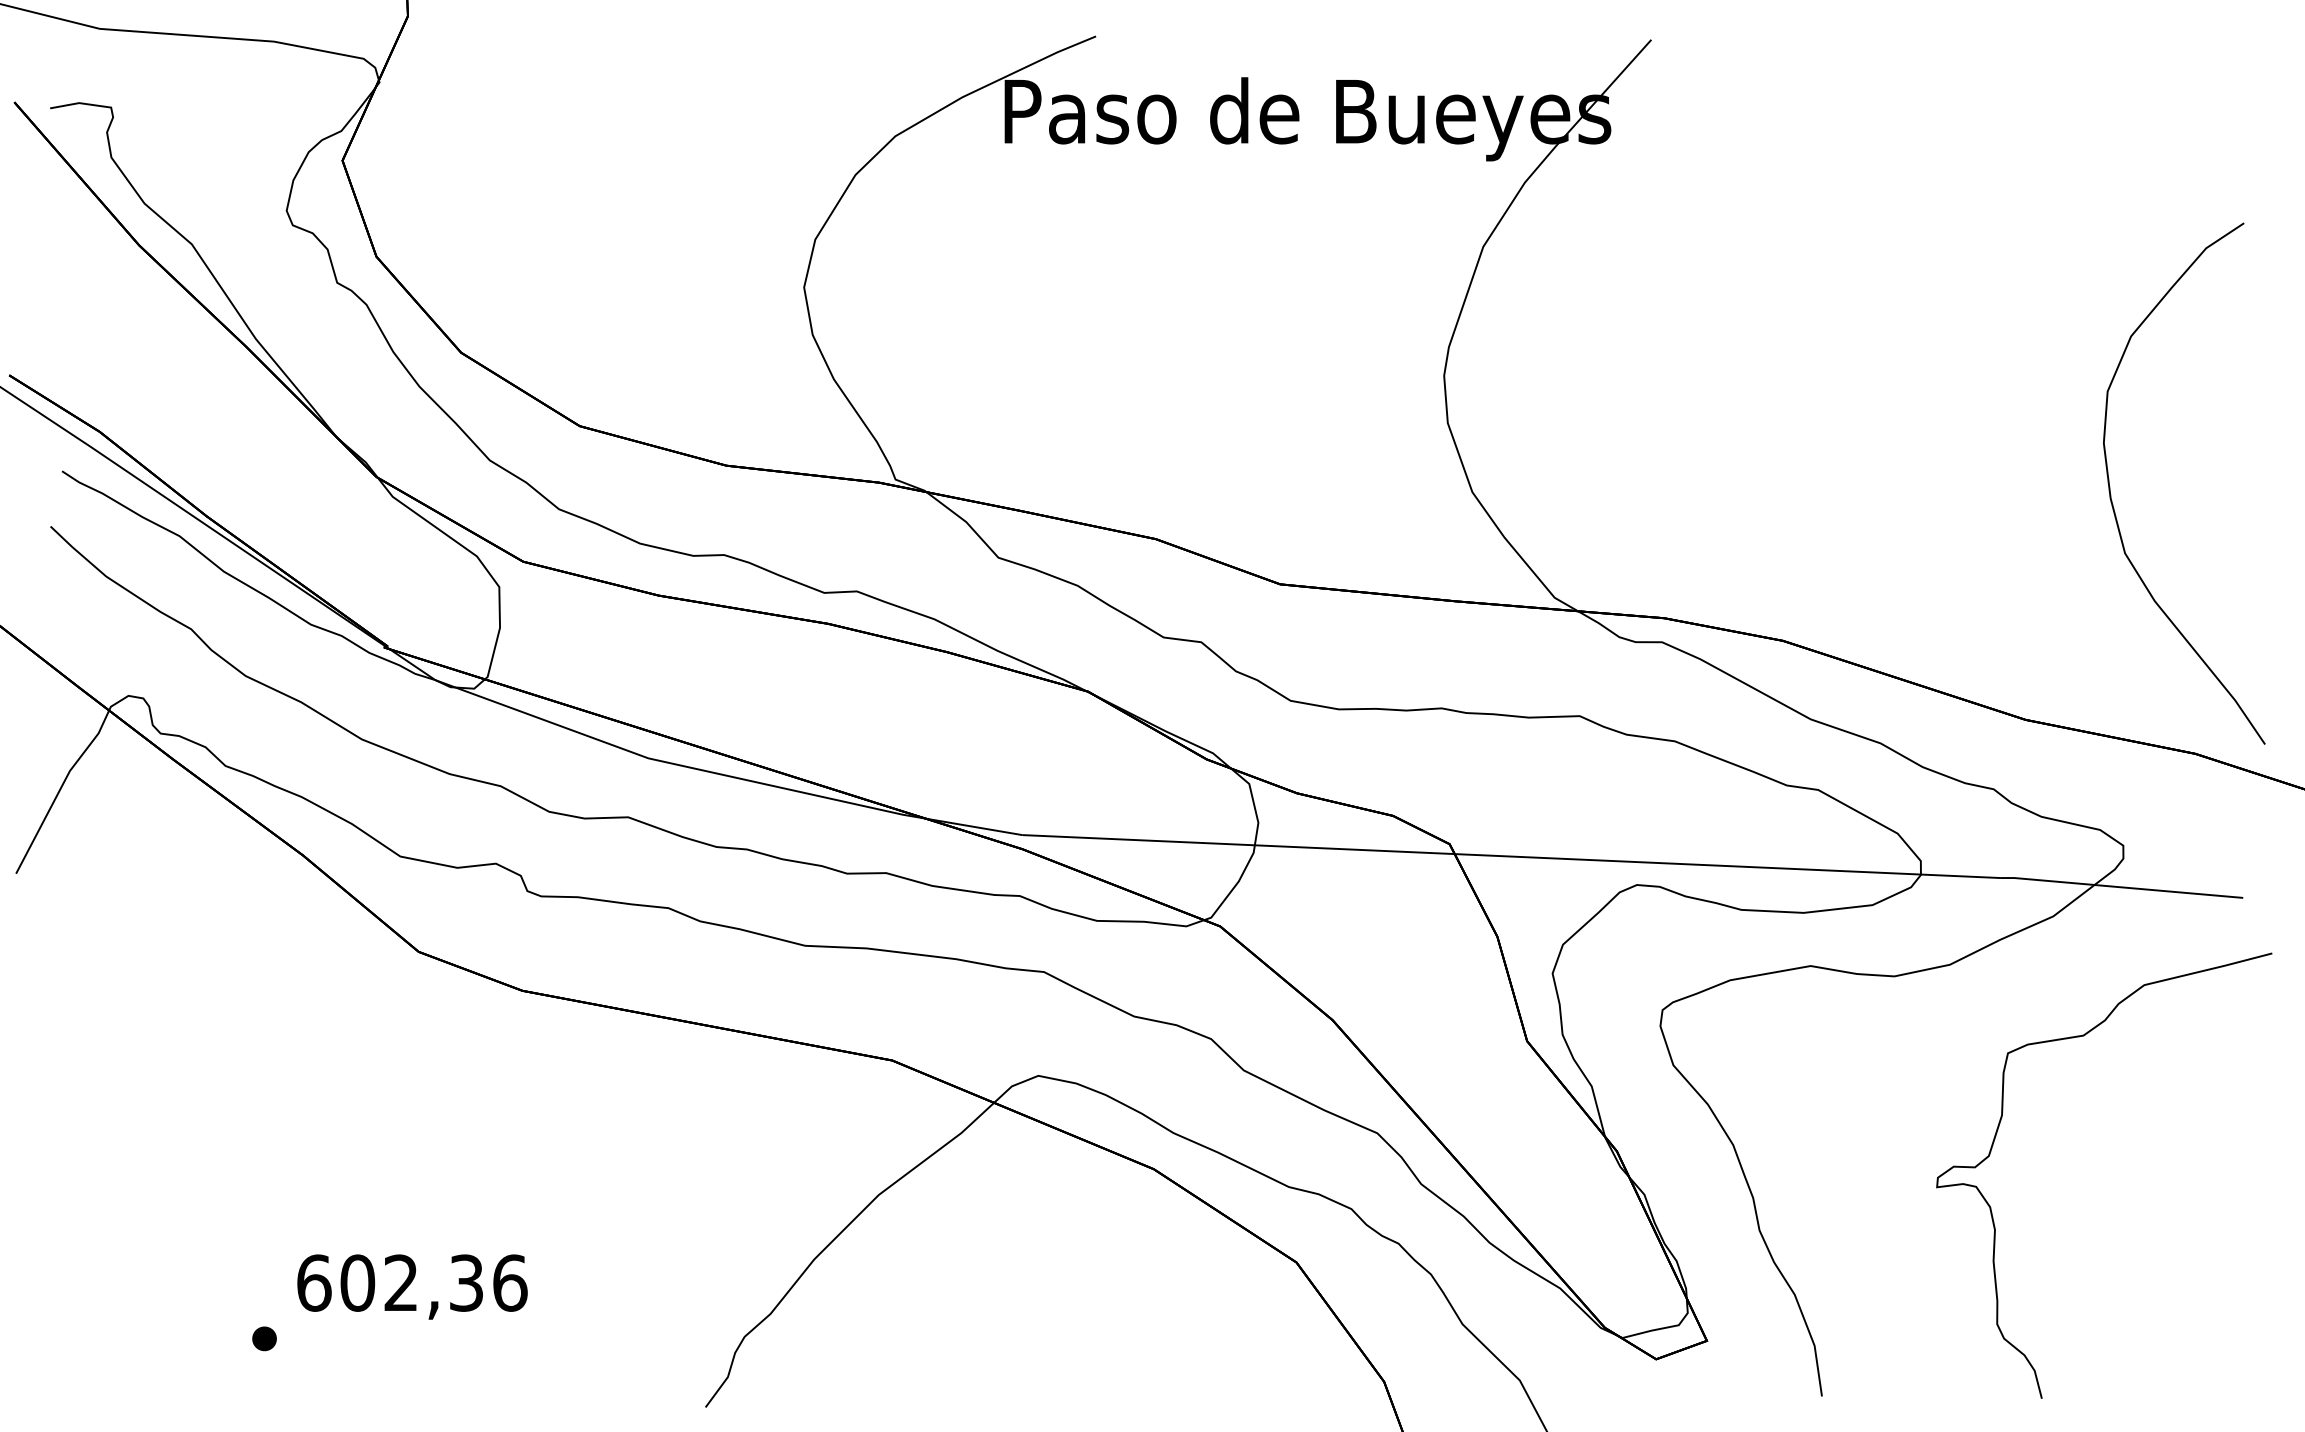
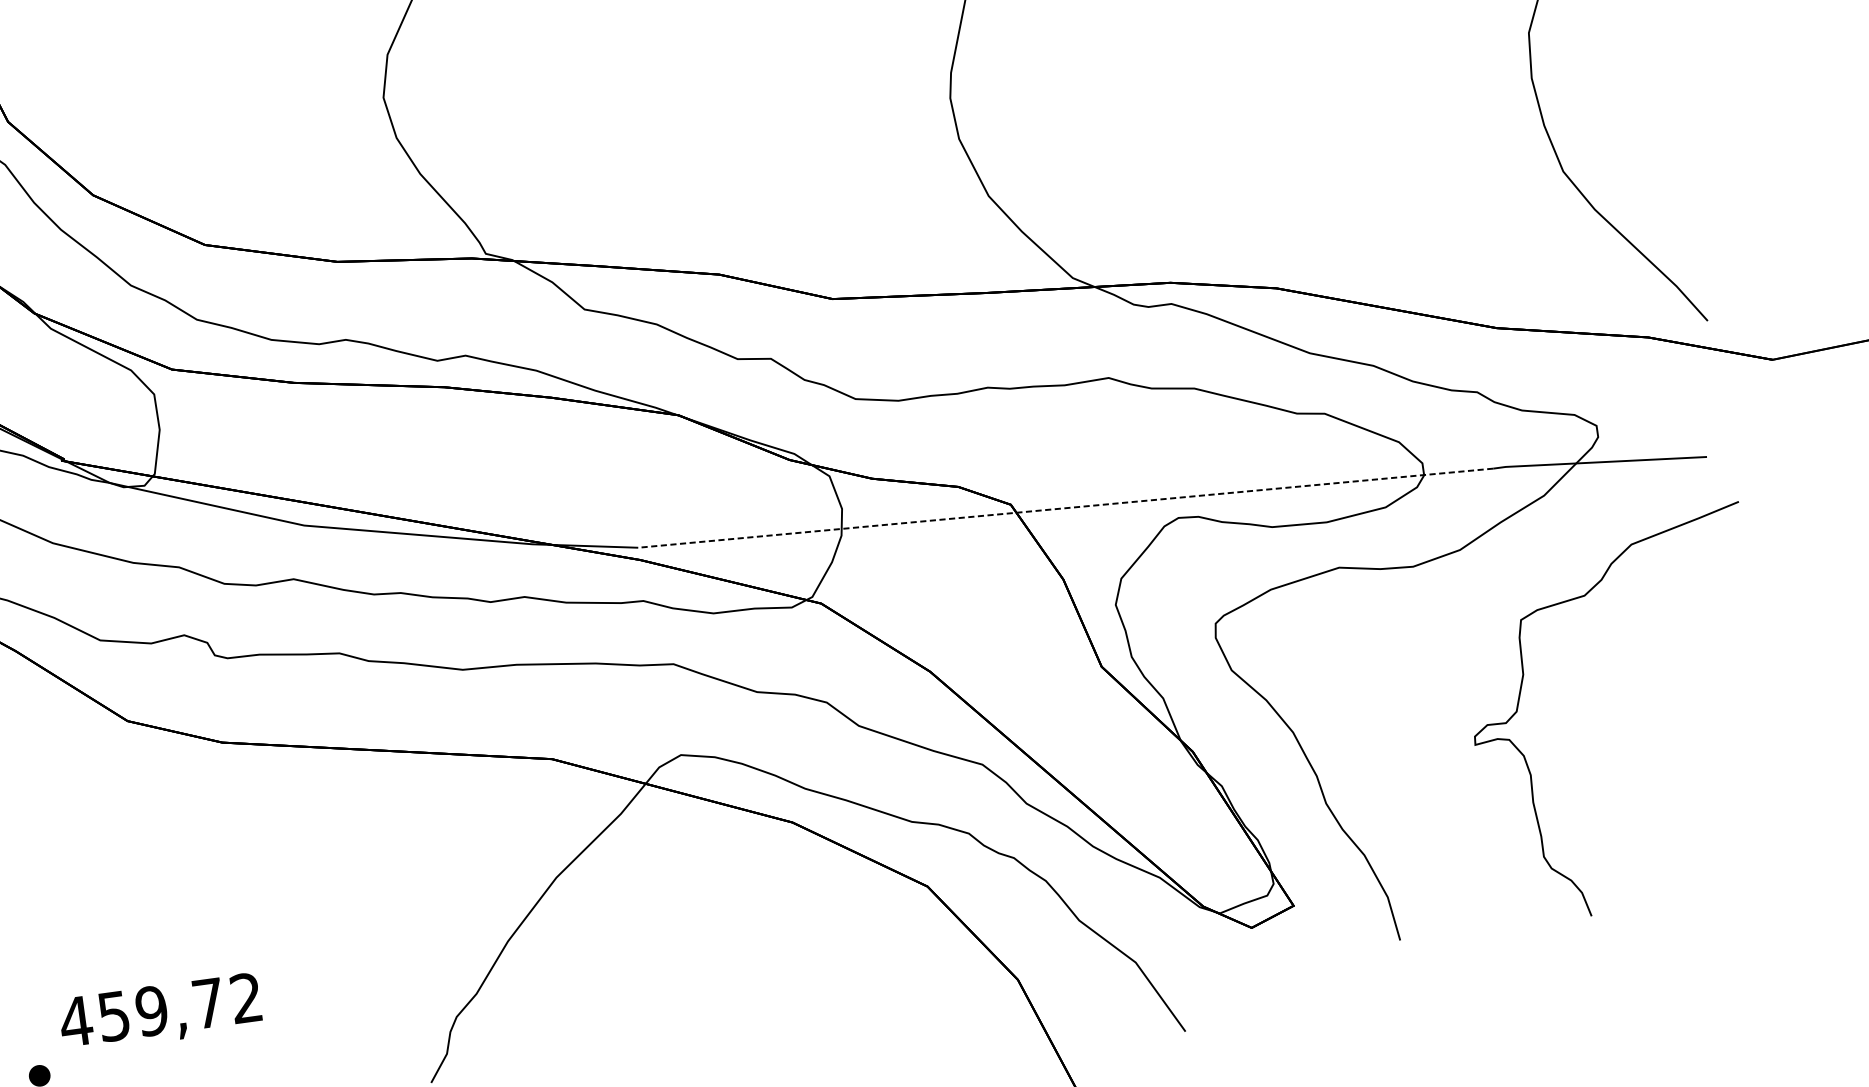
line: (1510, 856) -> (1065, 508), solid -> dashed
text: (411, 1282) -> (160, 1009), 602,36 -> 459,72

